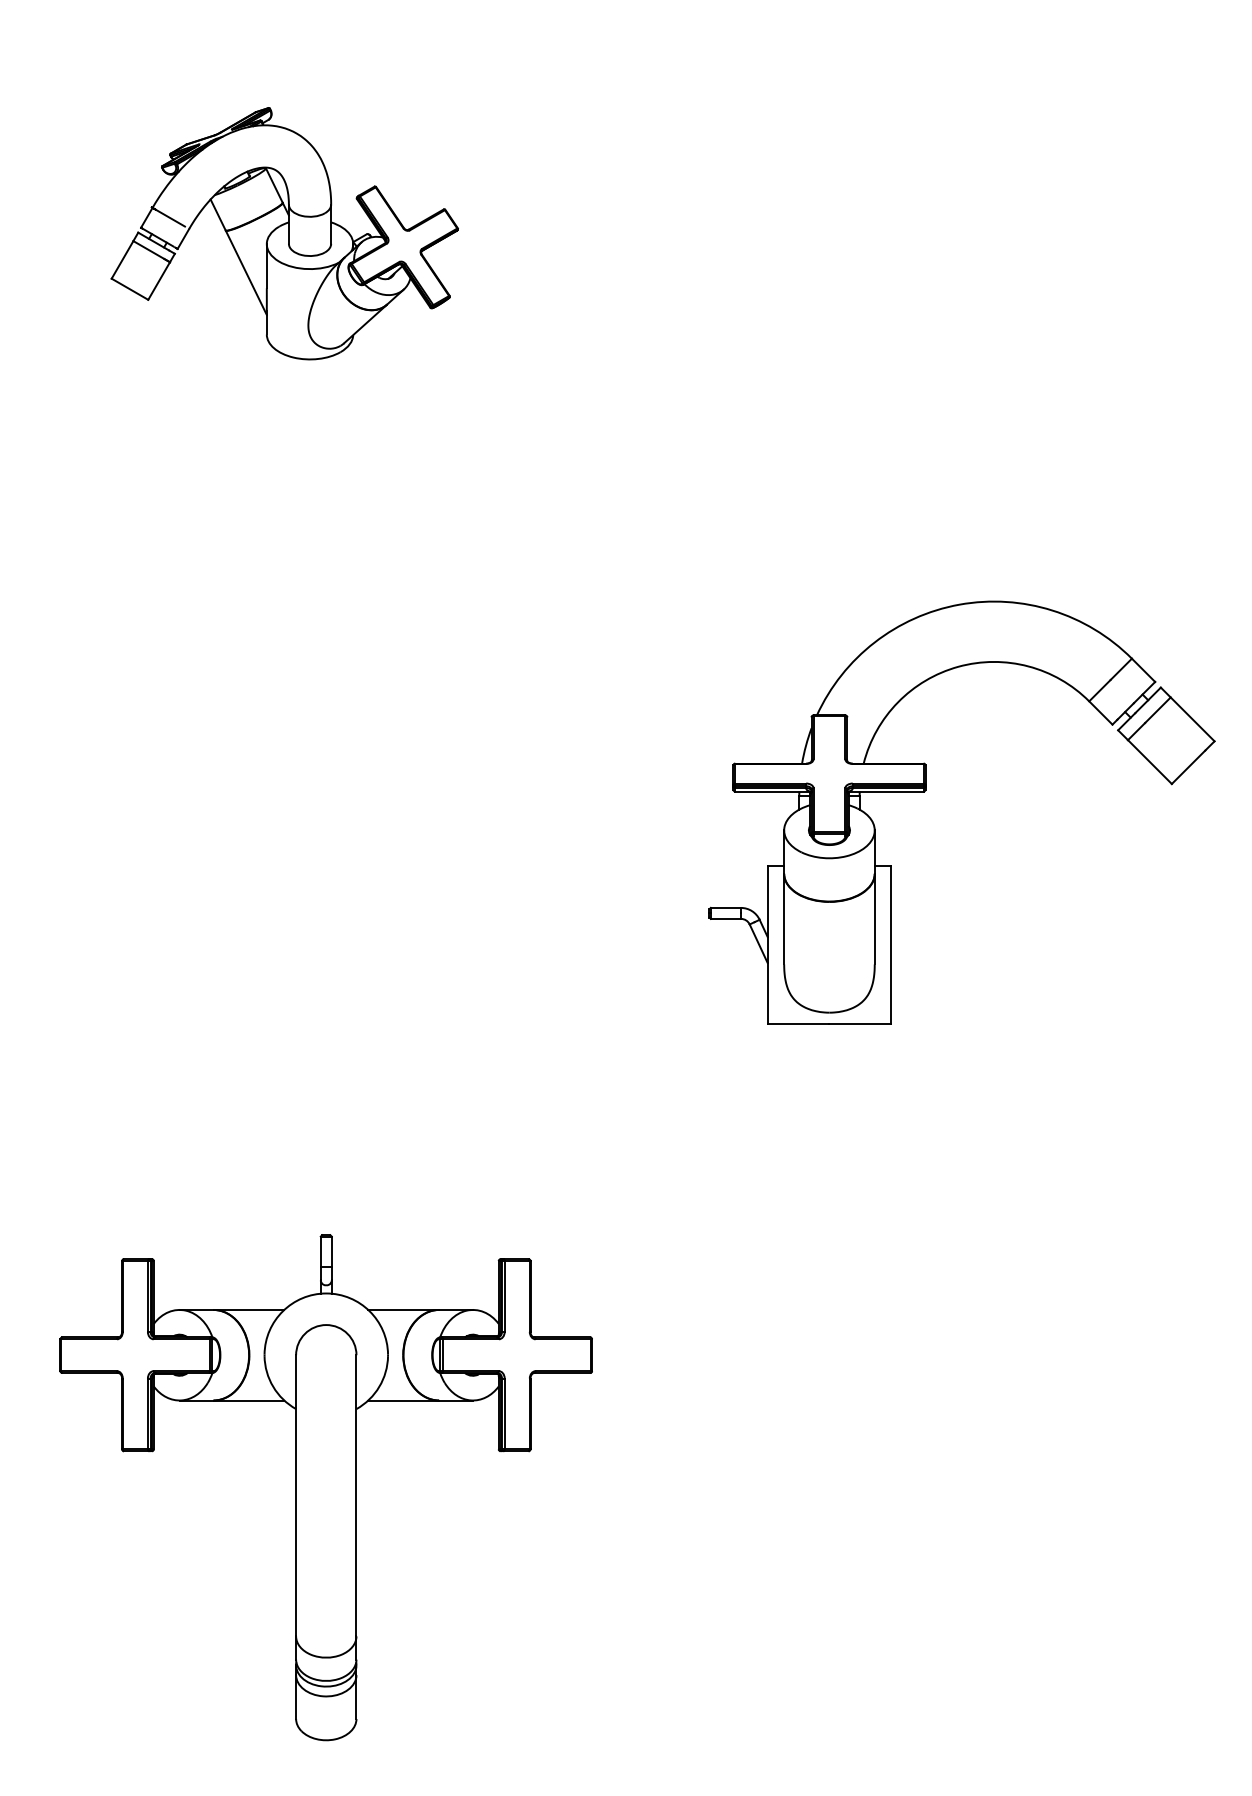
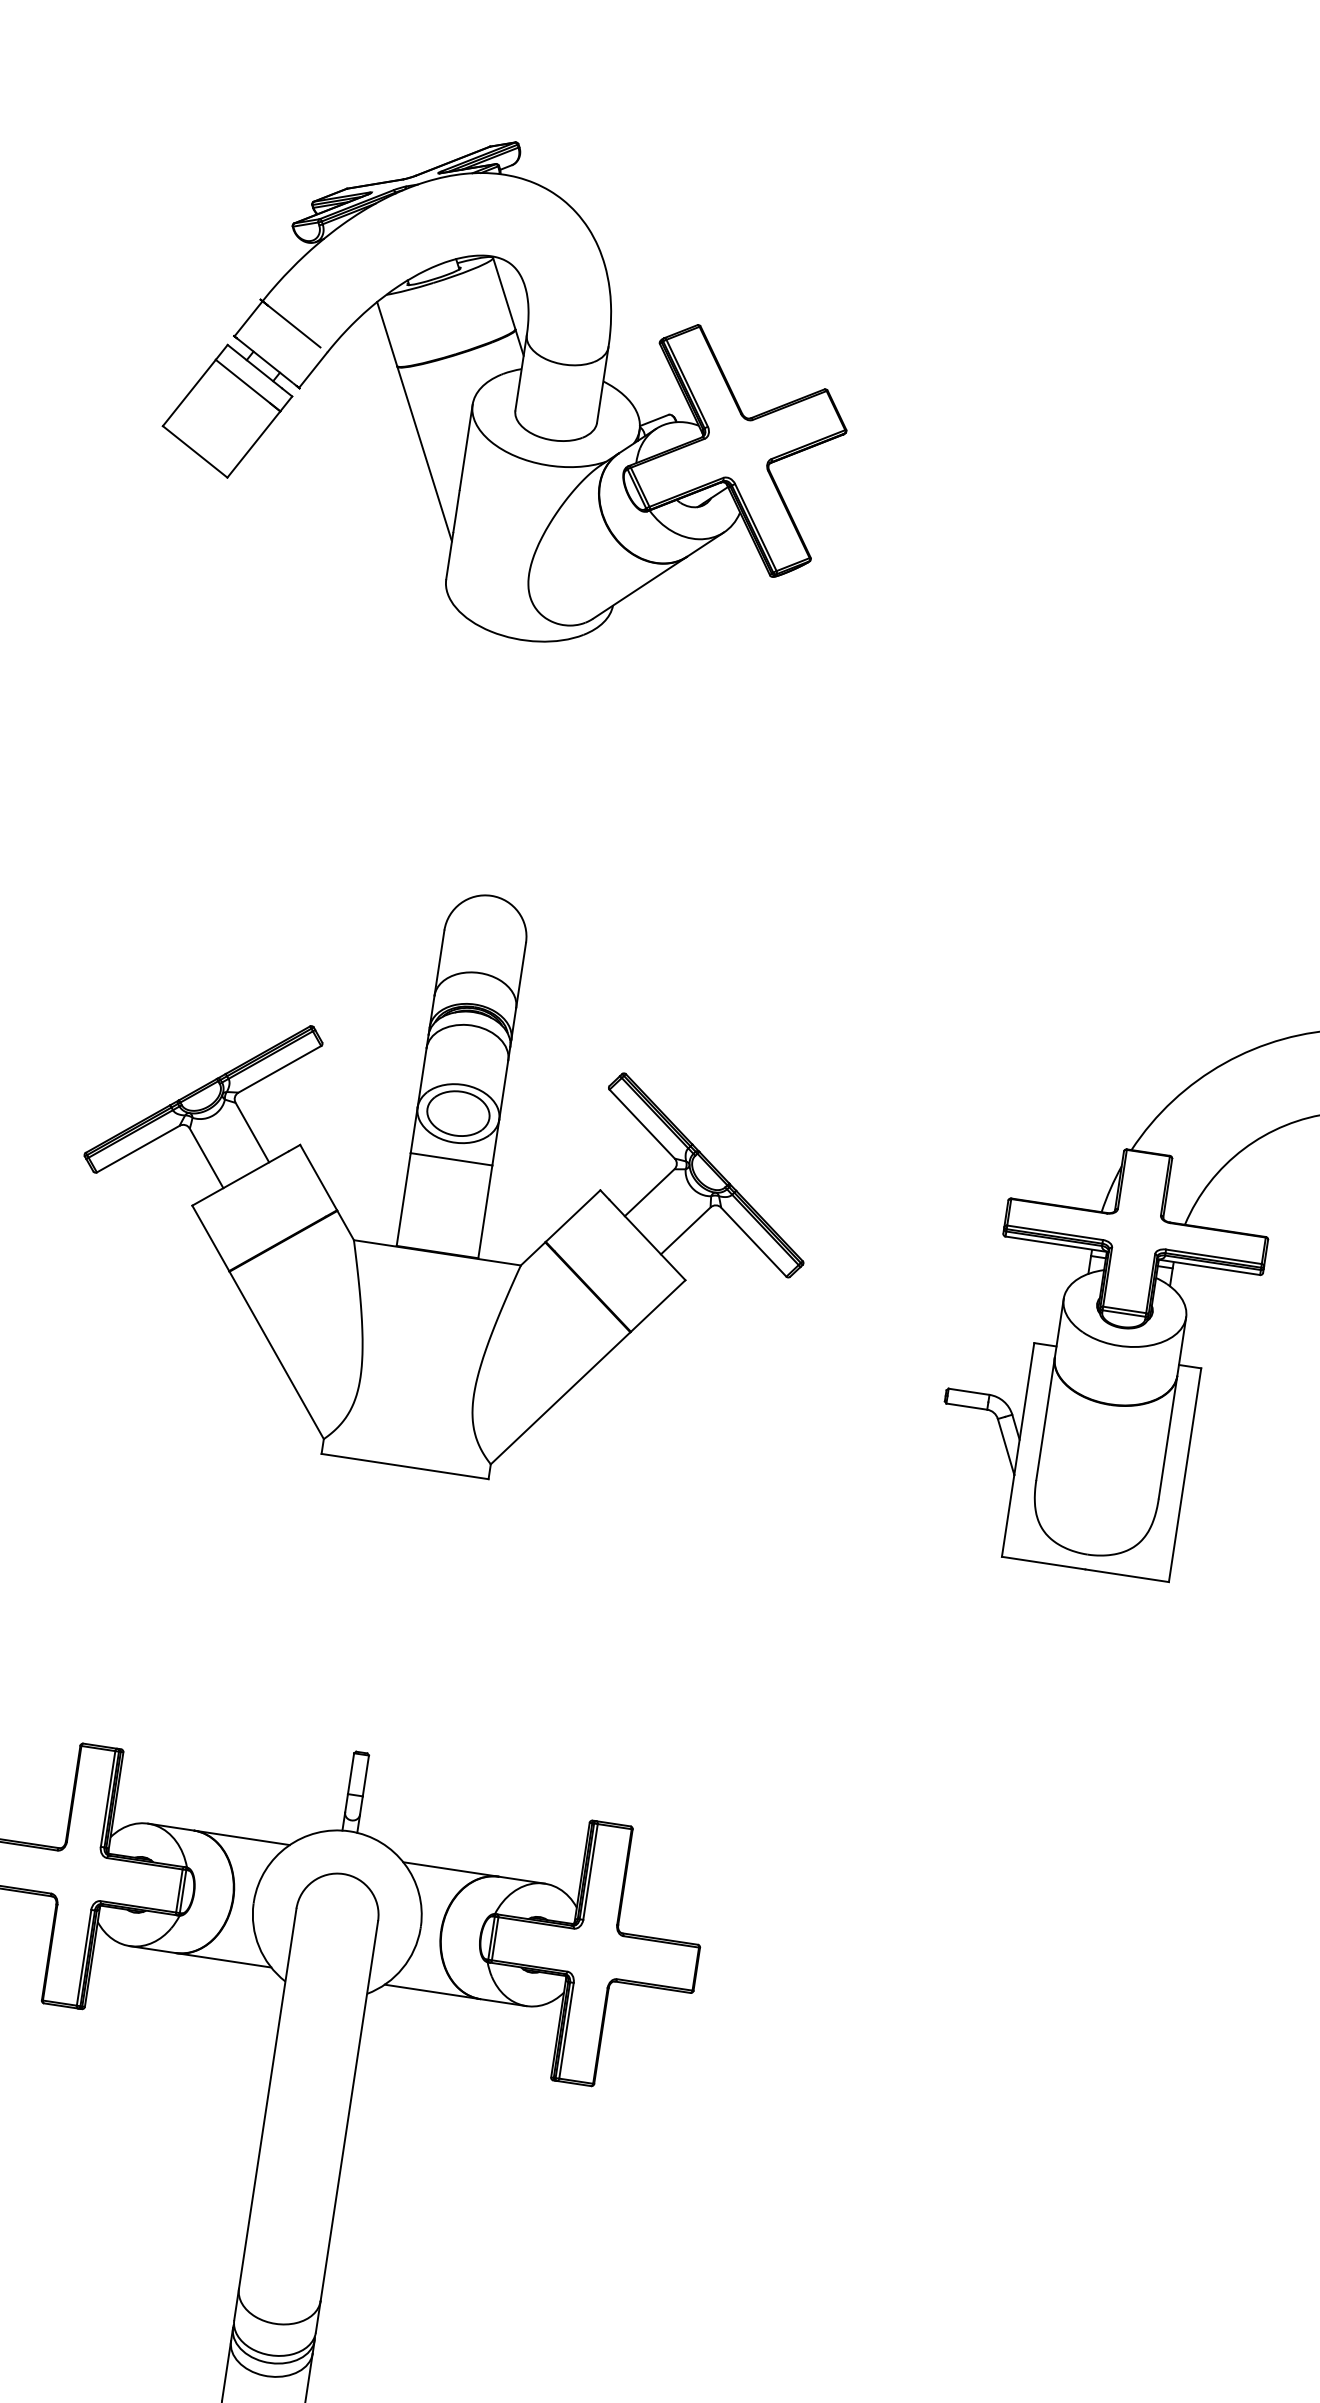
part: (284, 233) -> (510, 389), size x1.43
part: (325, 812) -> (447, 1180), added

